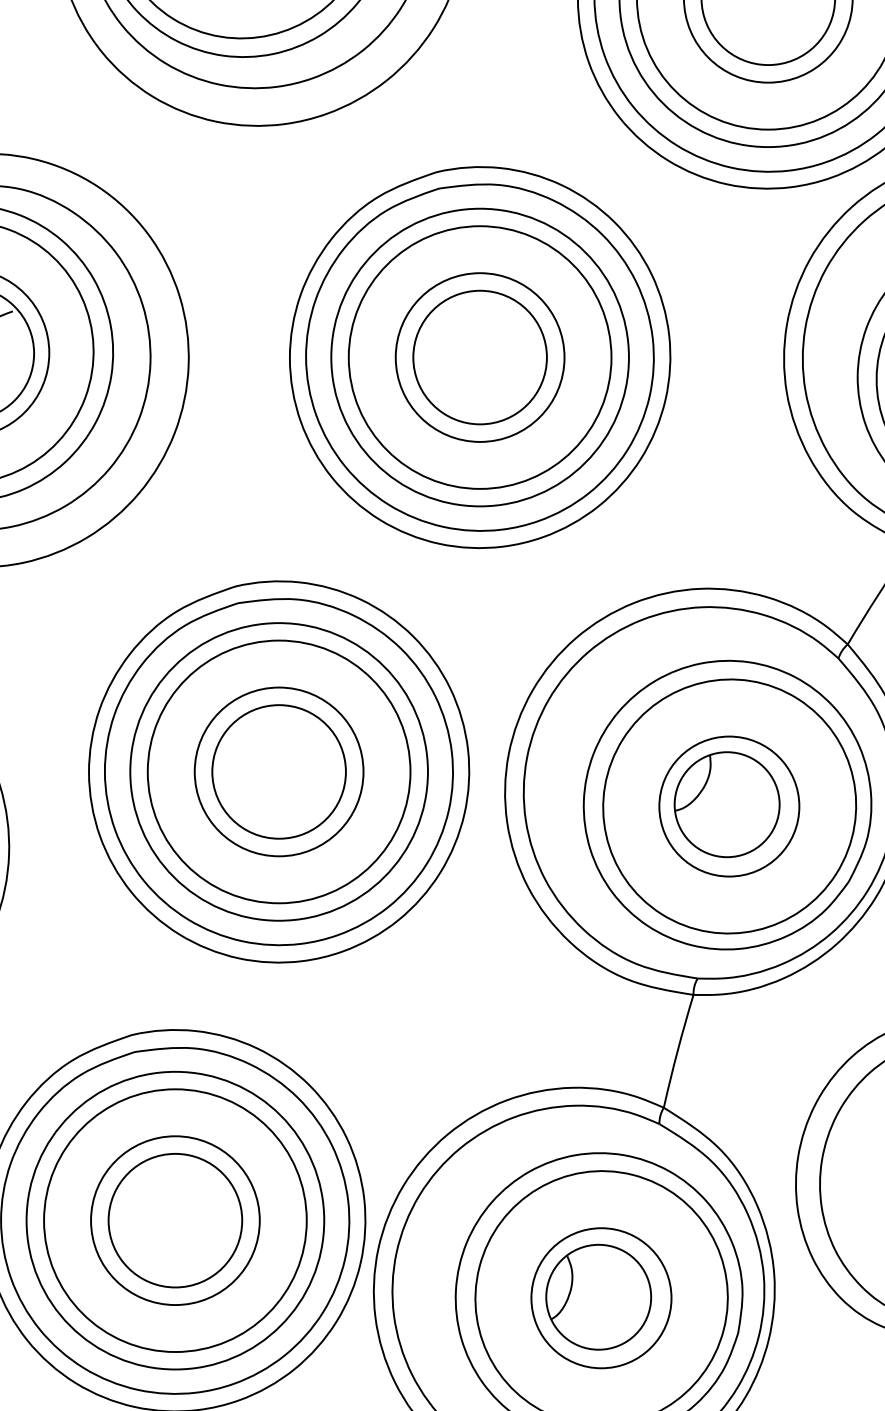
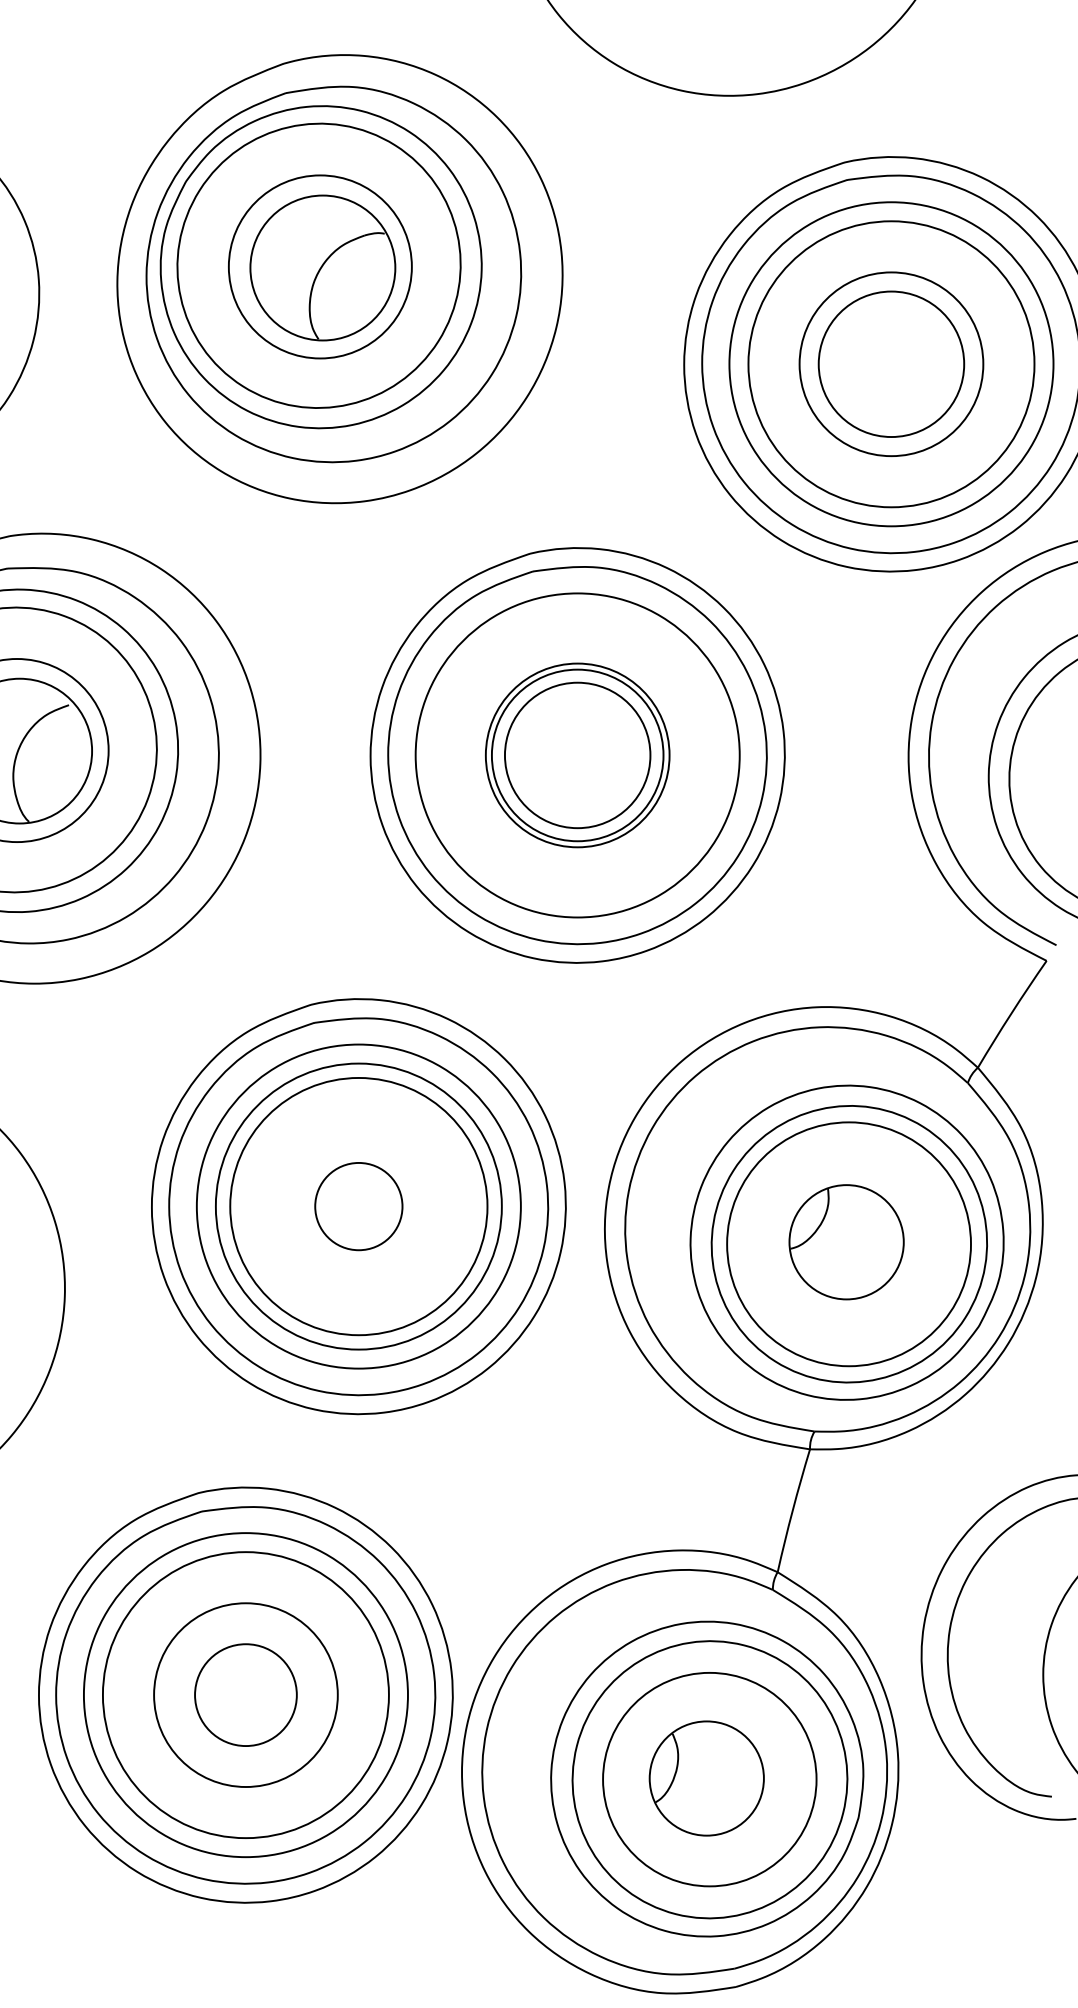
circle: (479, 357) -> (577, 755), size x0.6
circle: (278, 771) -> (358, 1206), size x0.6
circle: (278, 771) -> (358, 1206), size x1.4
circle: (728, 806) -> (848, 1244), size x1.6
circle: (175, 1220) -> (245, 1694), size x0.7
circle: (601, 1298) -> (709, 1779), size x1.4

